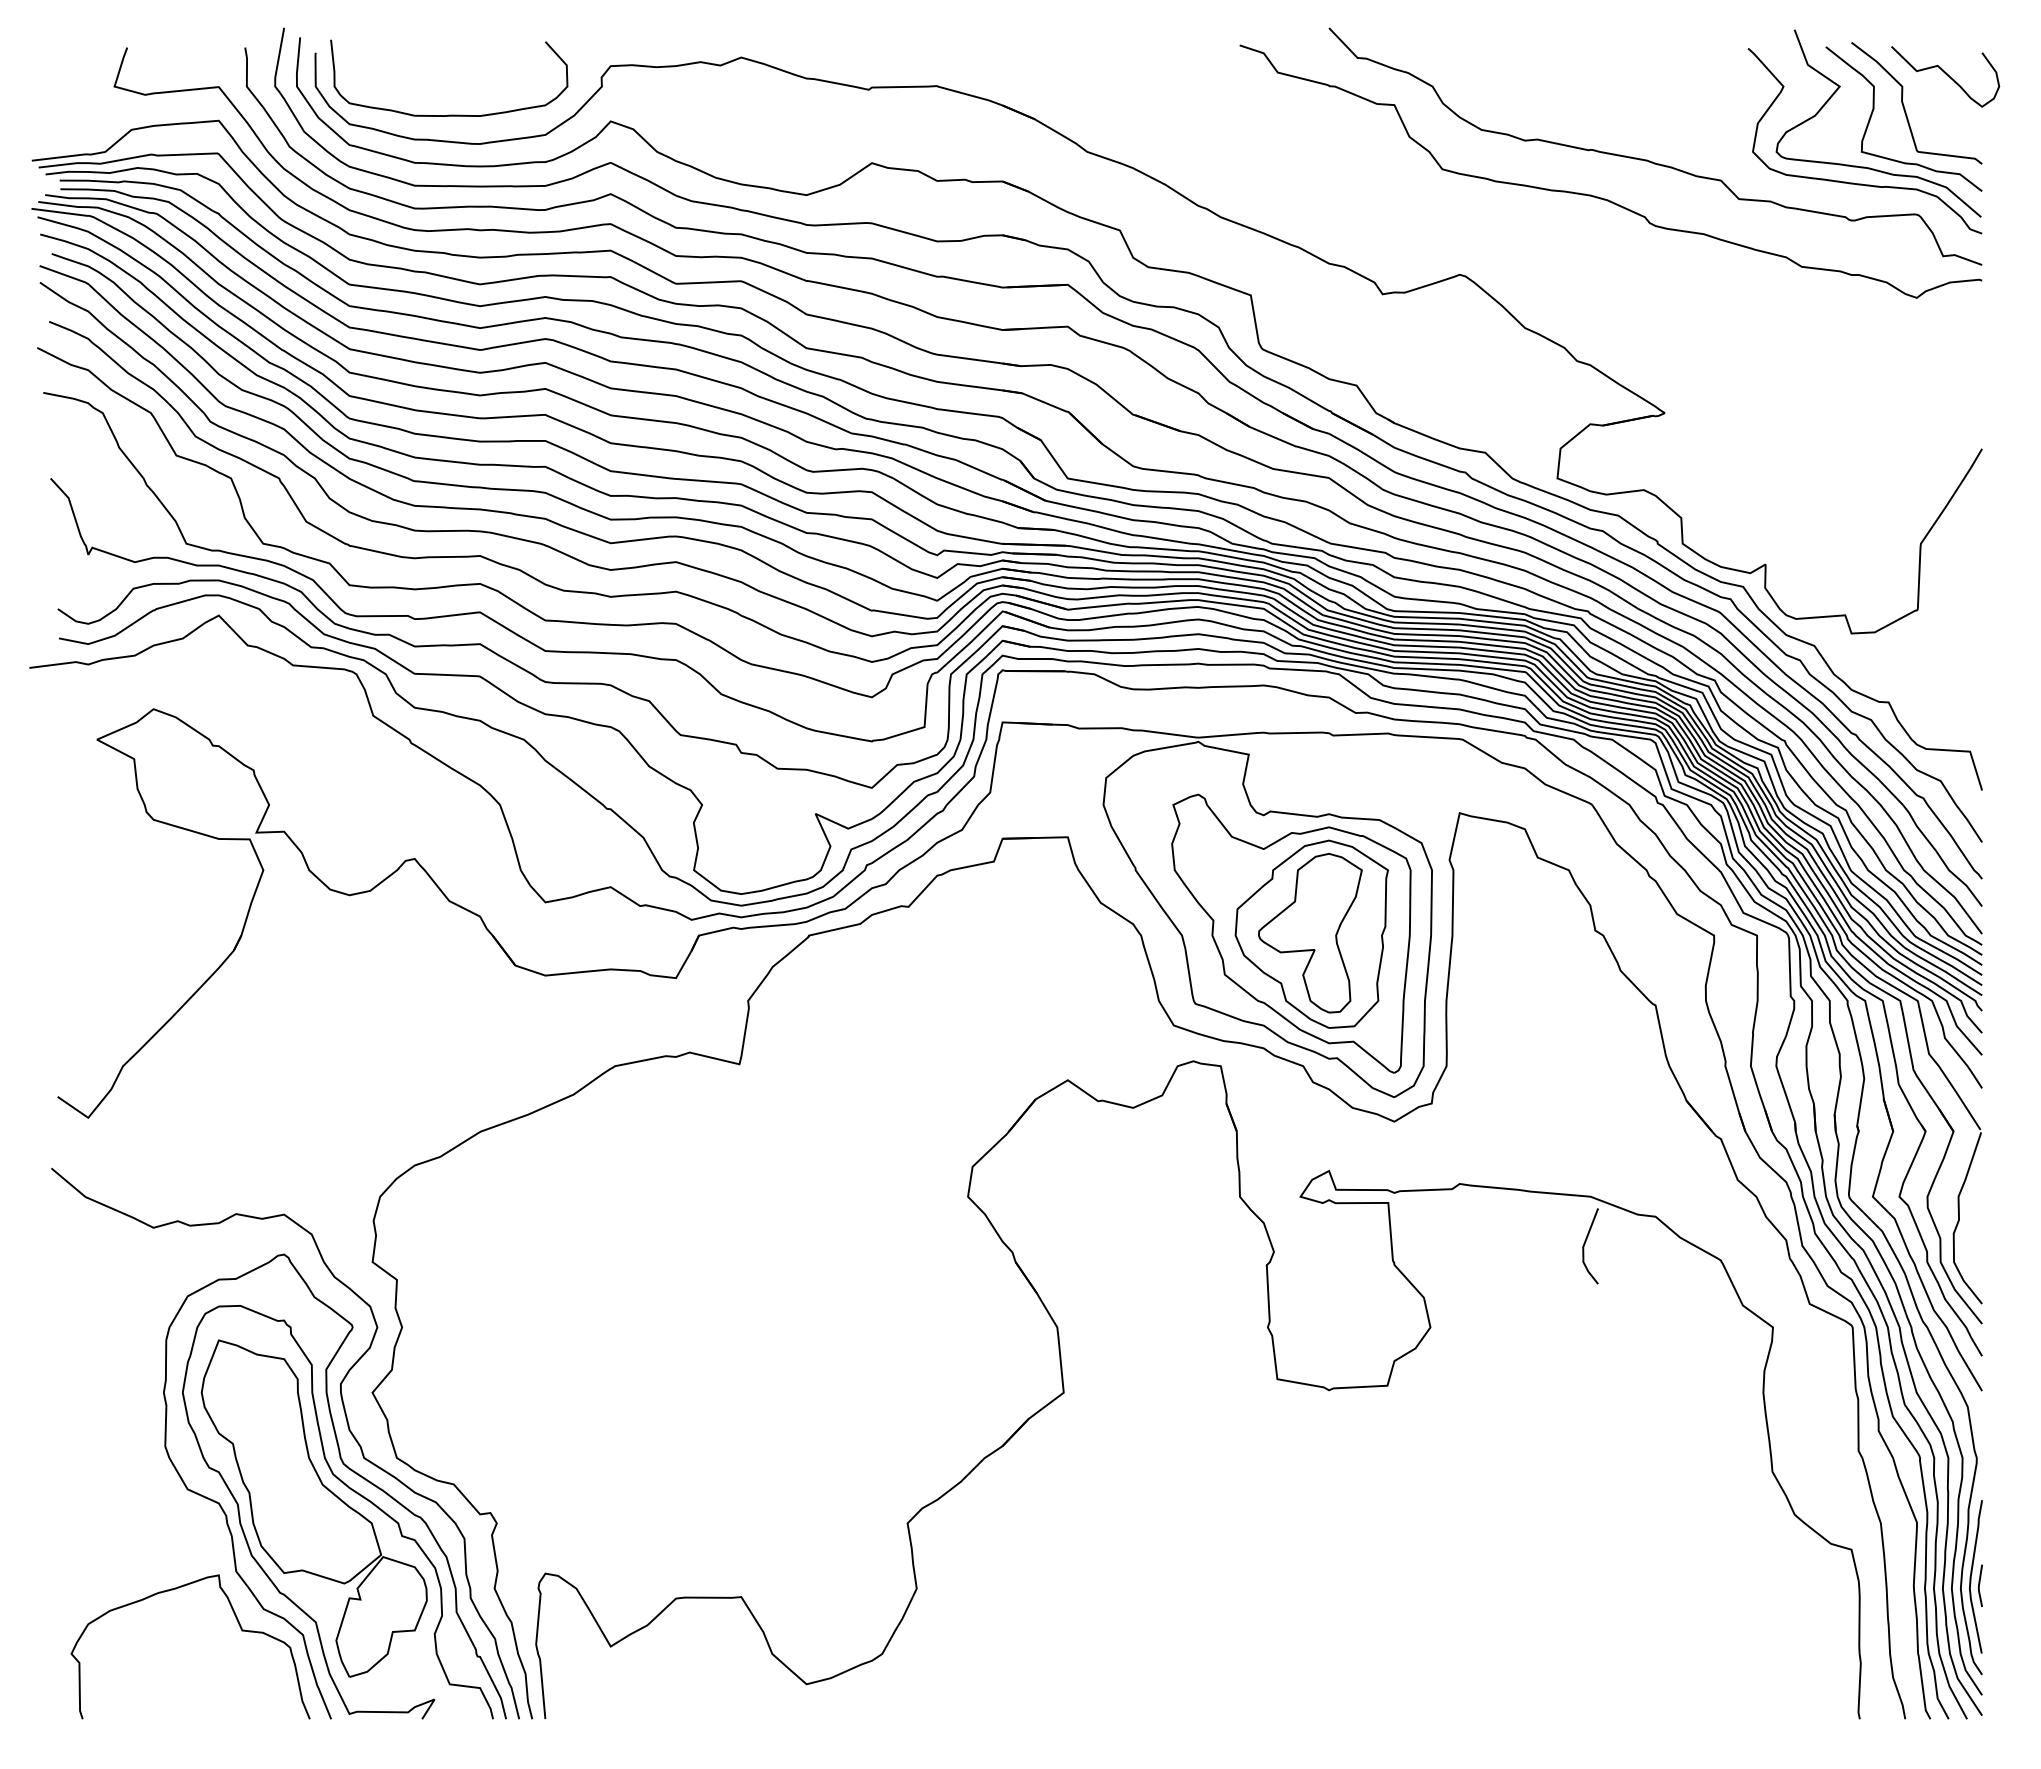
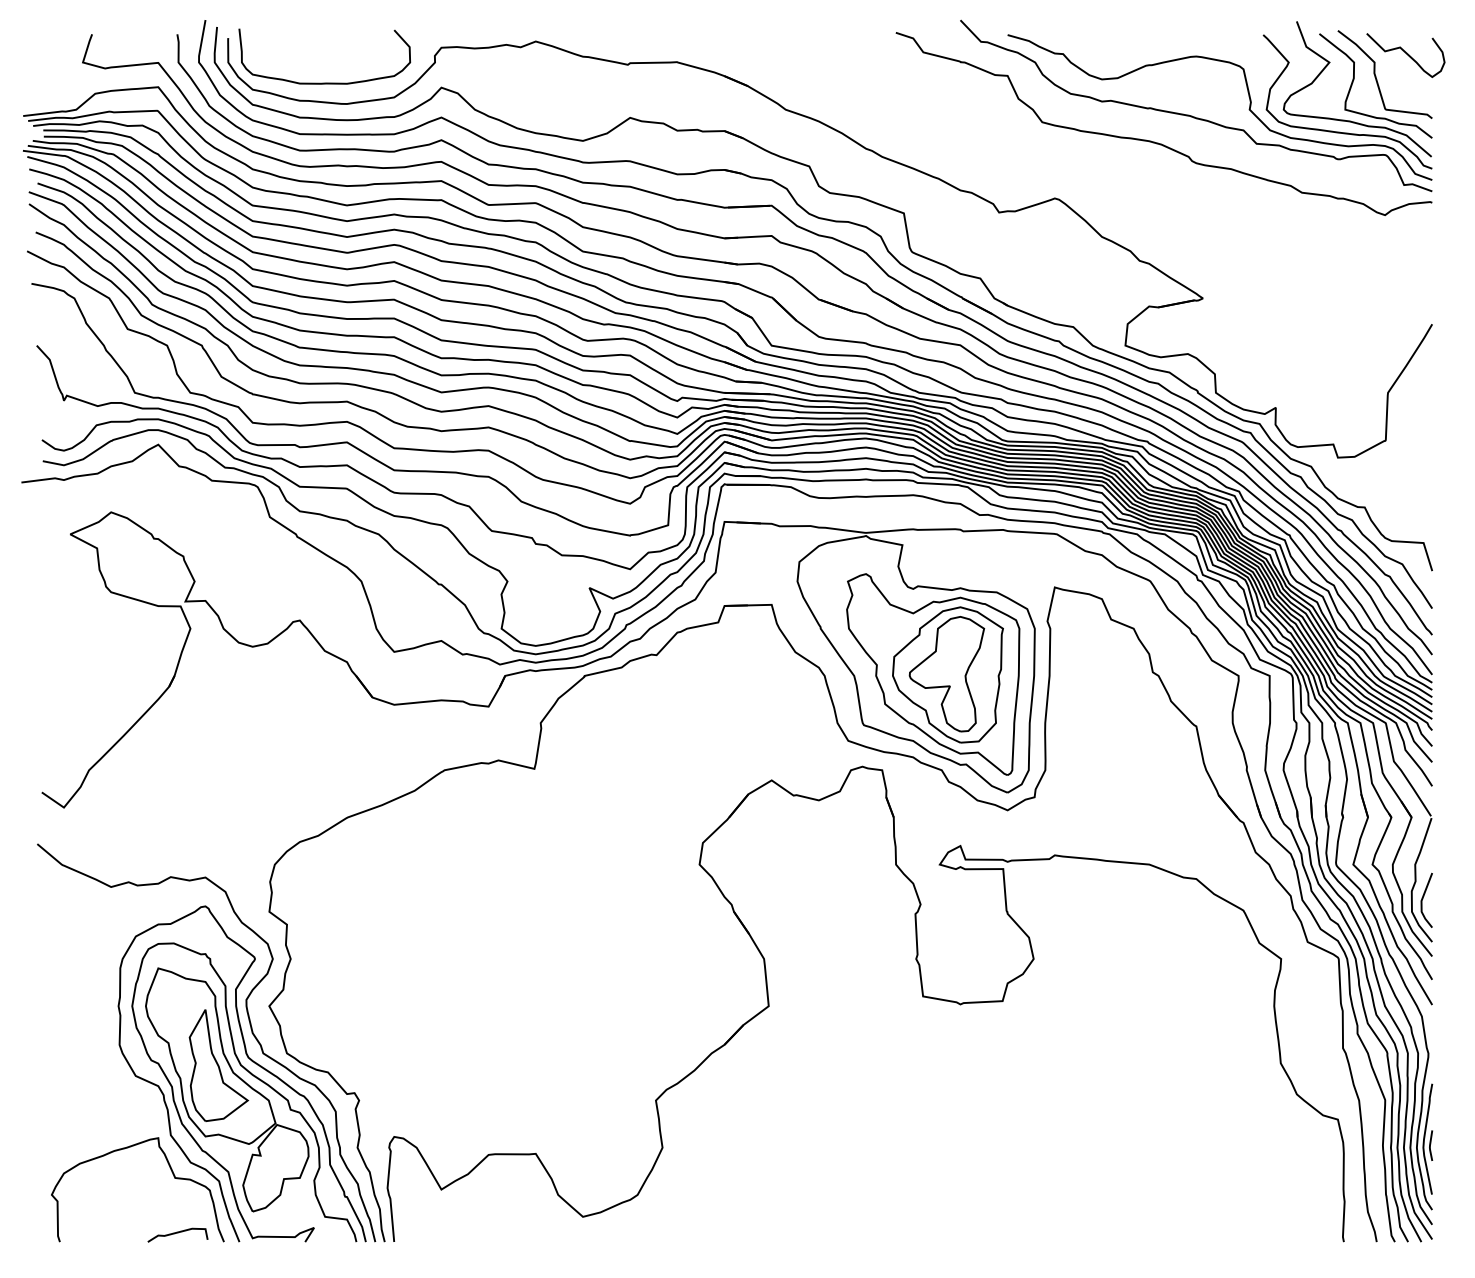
curve: (1728, 149) -> (1249, 107), added
line: (1585, 1244) -> (1423, 899), moved
part: (302, 1474) -> (218, 1065), added
curve: (244, 1707) -> (176, 1233), added

